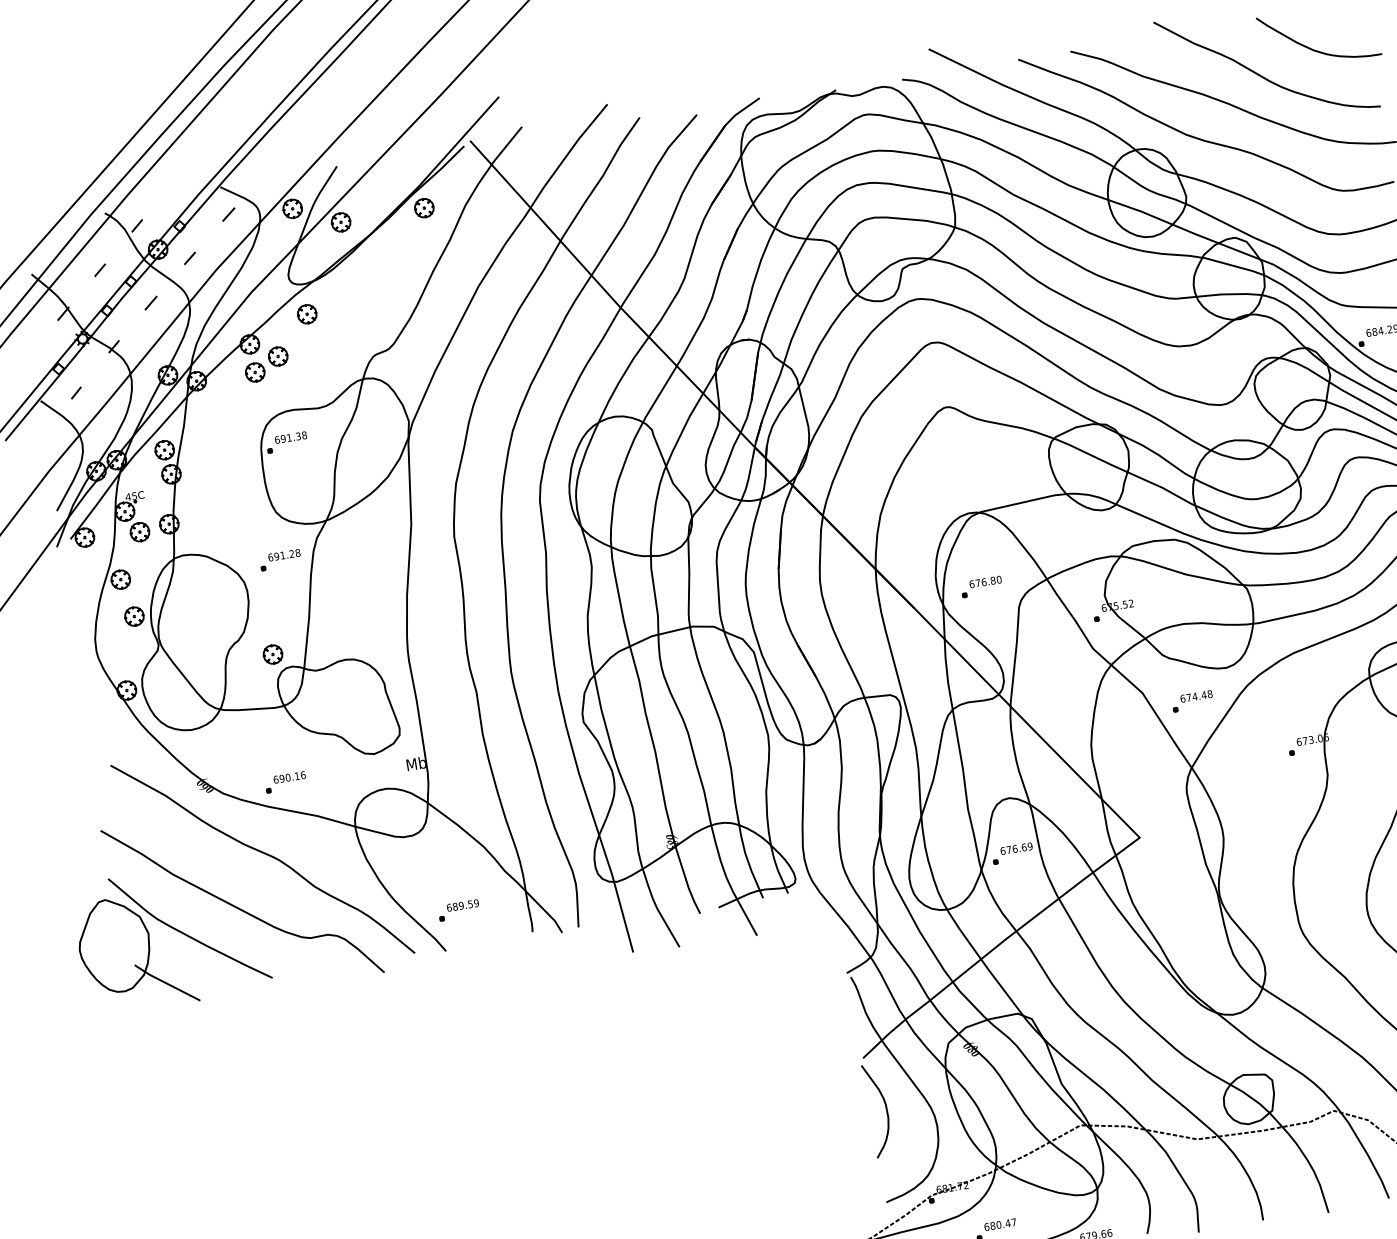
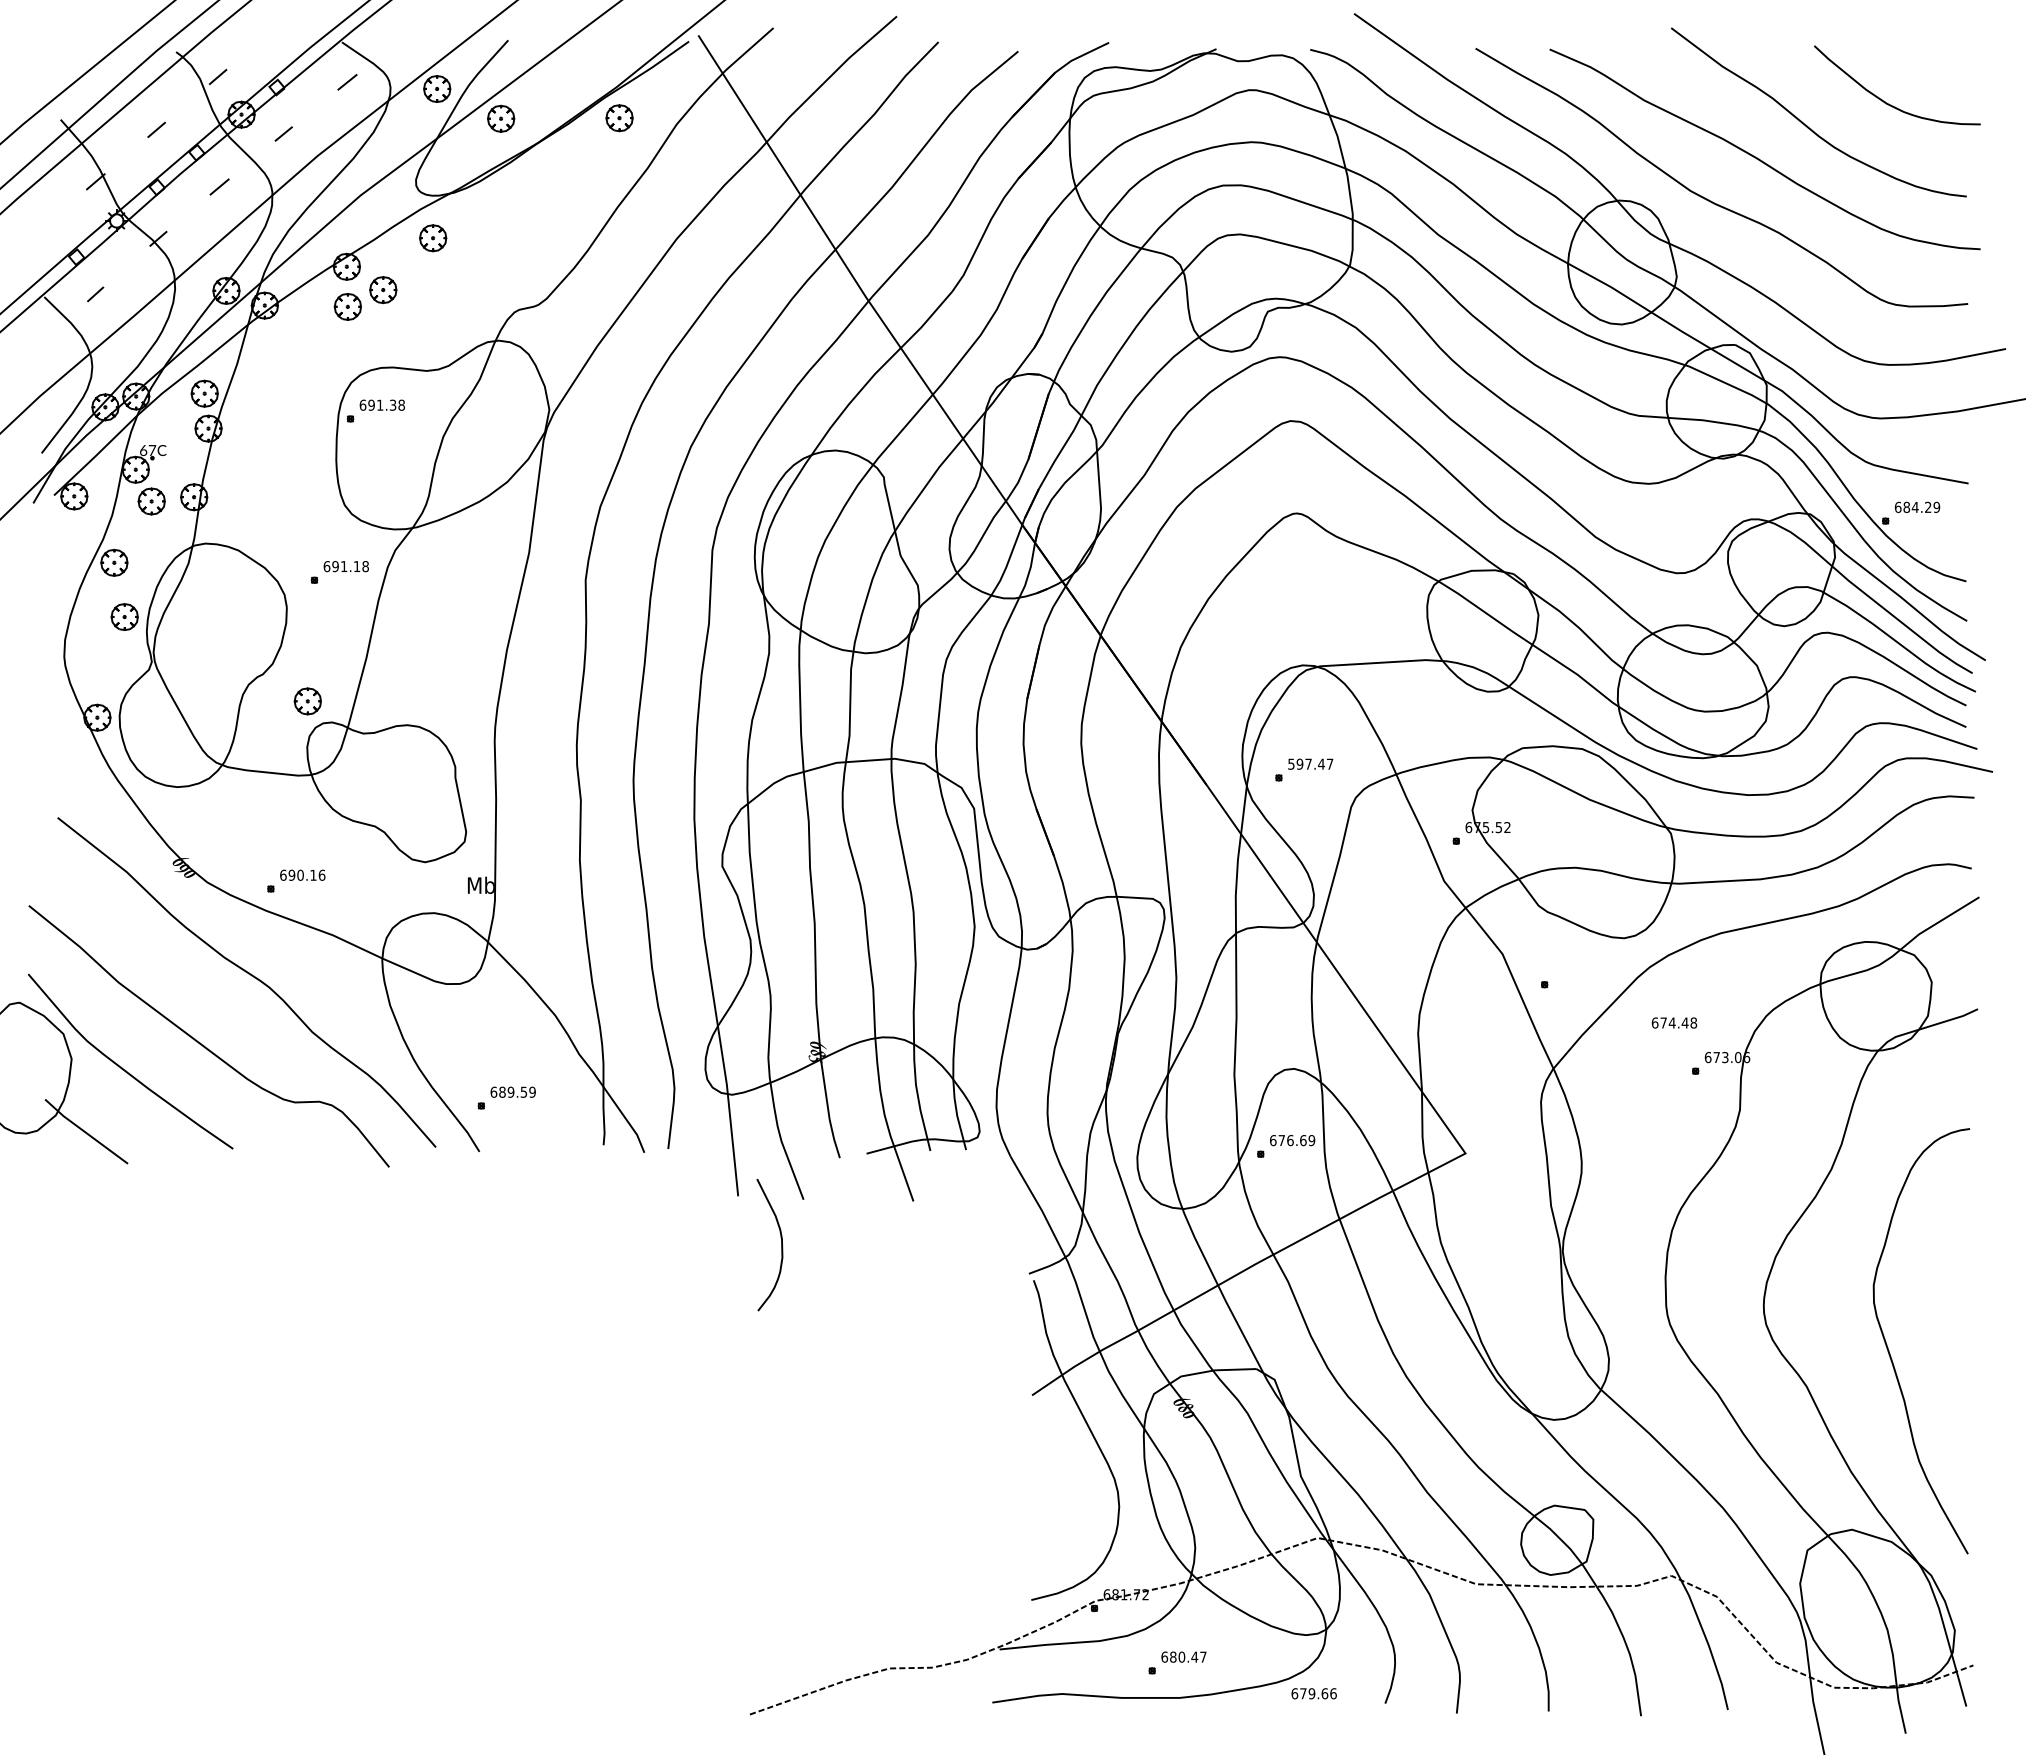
text: (131, 496) -> (147, 450), 45C -> 67C
text: (291, 554) -> (356, 566), 691.28 -> 691.18
text: (985, 581) -> (1310, 763), 676.80 -> 597.47
text: (1196, 696) -> (1674, 1022), moved
curve: (886, 1108) -> (781, 1244), moved

